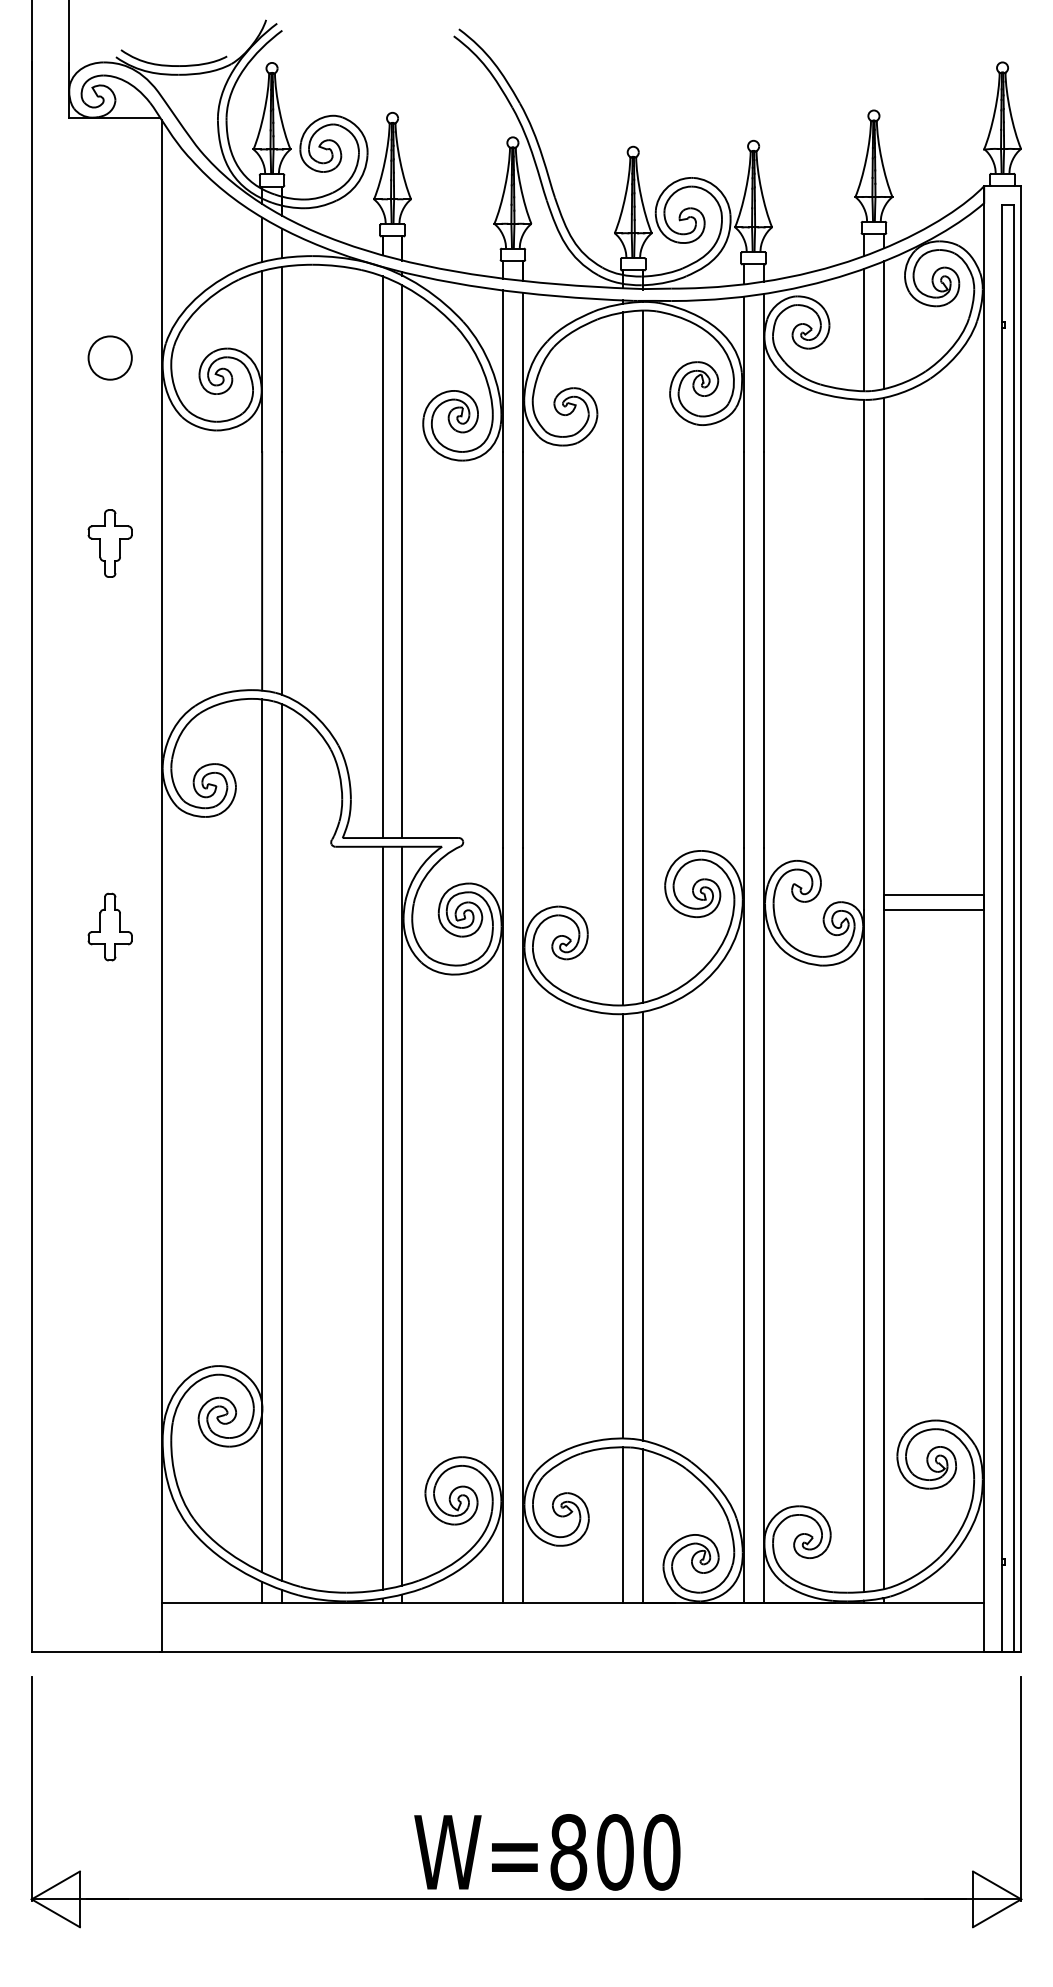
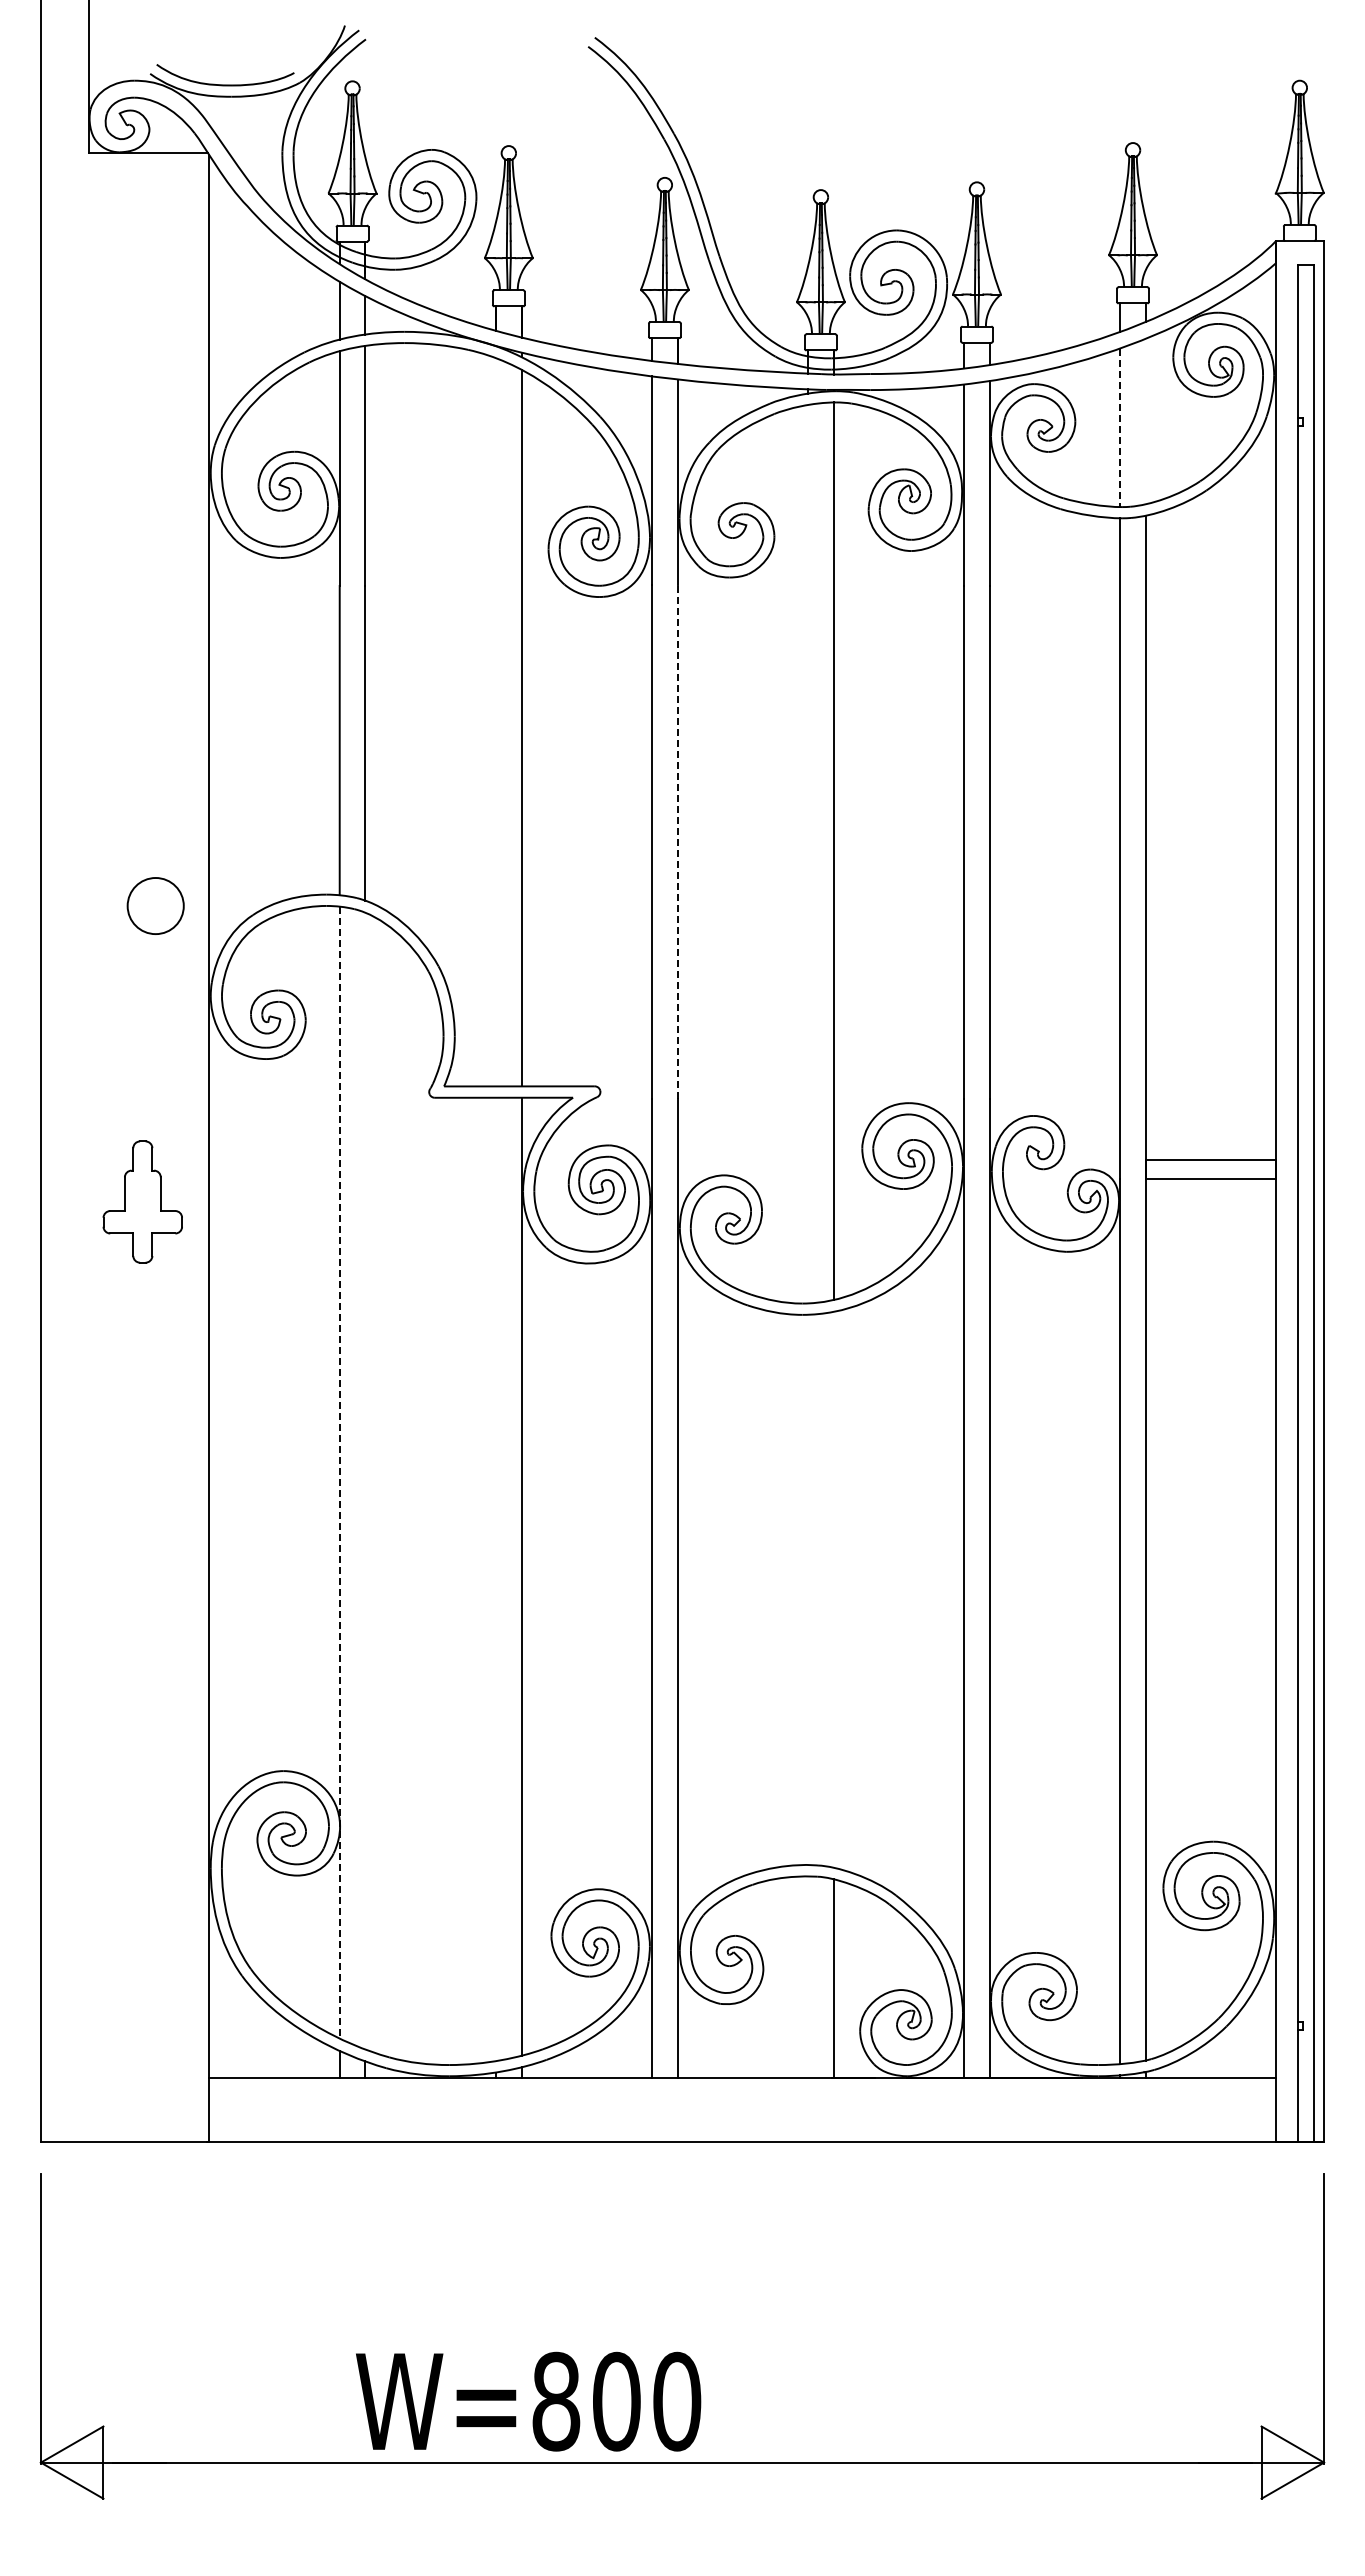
line: (883, 325) -> (1145, 421), removed
line: (864, 330) -> (1120, 428), solid -> dashed
circle: (110, 357) -> (155, 905), moved
part: (110, 543) -> (142, 704), removed
line: (383, 557) -> (496, 722), removed
line: (522, 649) -> (677, 842), solid -> dashed
line: (623, 658) -> (808, 853), removed
part: (110, 926) -> (142, 1201), size x1.4
line: (261, 1135) -> (339, 1472), solid -> dashed
line: (282, 1141) -> (365, 1480), removed
line: (383, 1219) -> (496, 1580), removed
line: (623, 1226) -> (808, 1589), removed
line: (642, 1226) -> (833, 1589), removed
line: (623, 1524) -> (808, 1976), removed
text: (547, 1852) -> (528, 2401), moved

